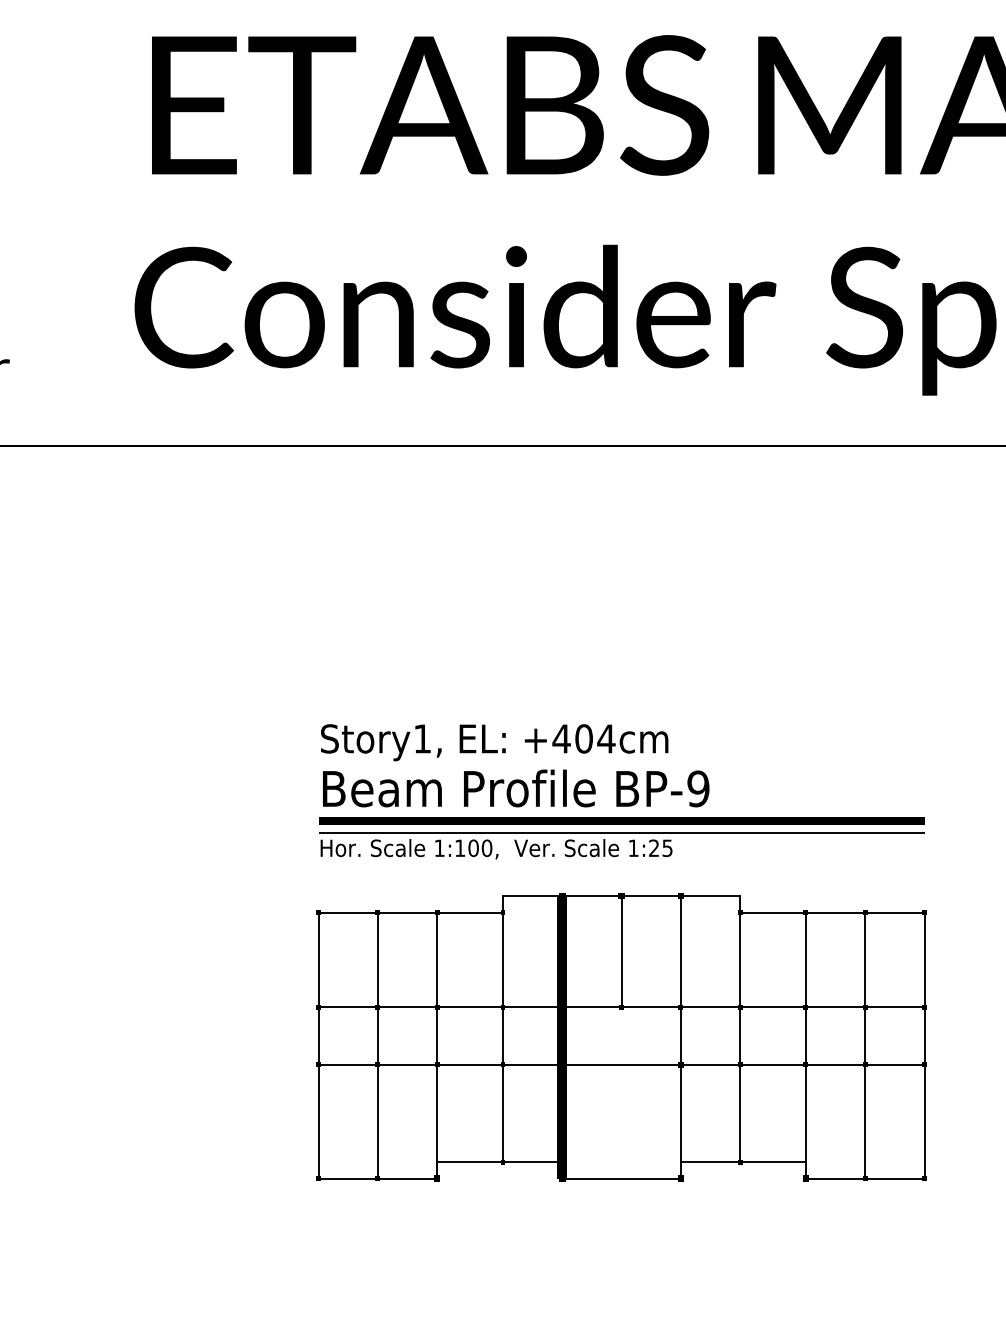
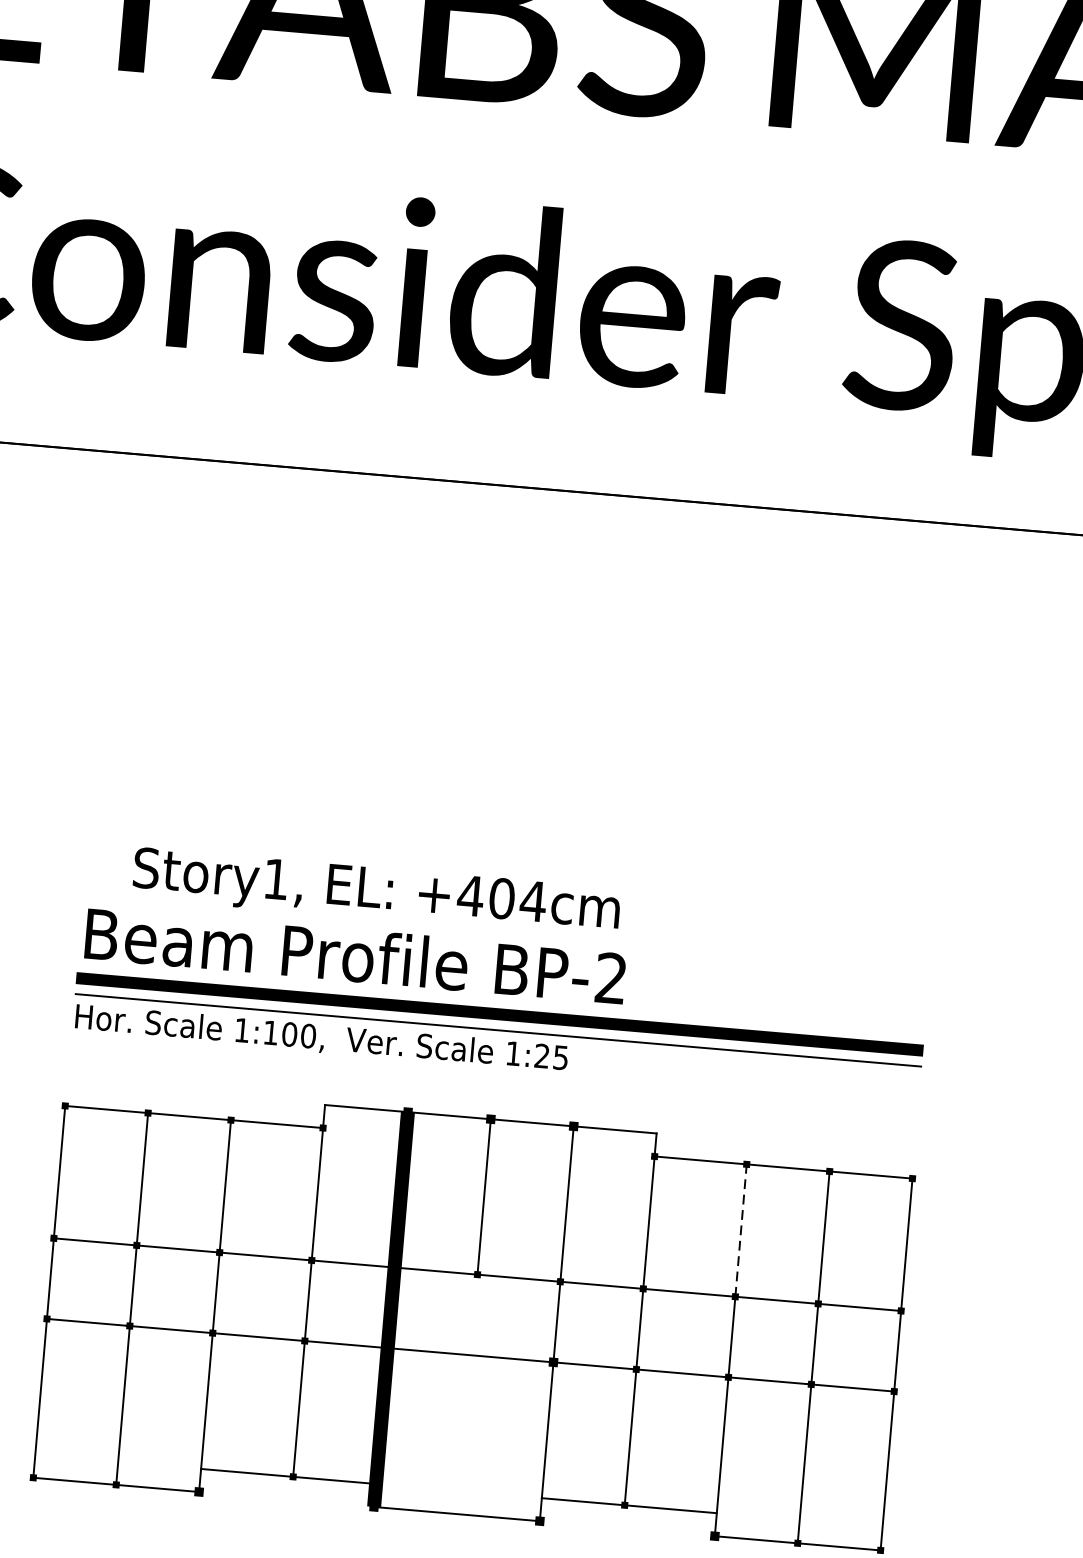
text: (494, 742) -> (376, 892), moved
text: (698, 788) -> (611, 977), BP-9 -> BP-2
line: (805, 959) -> (740, 1229), solid -> dashed

